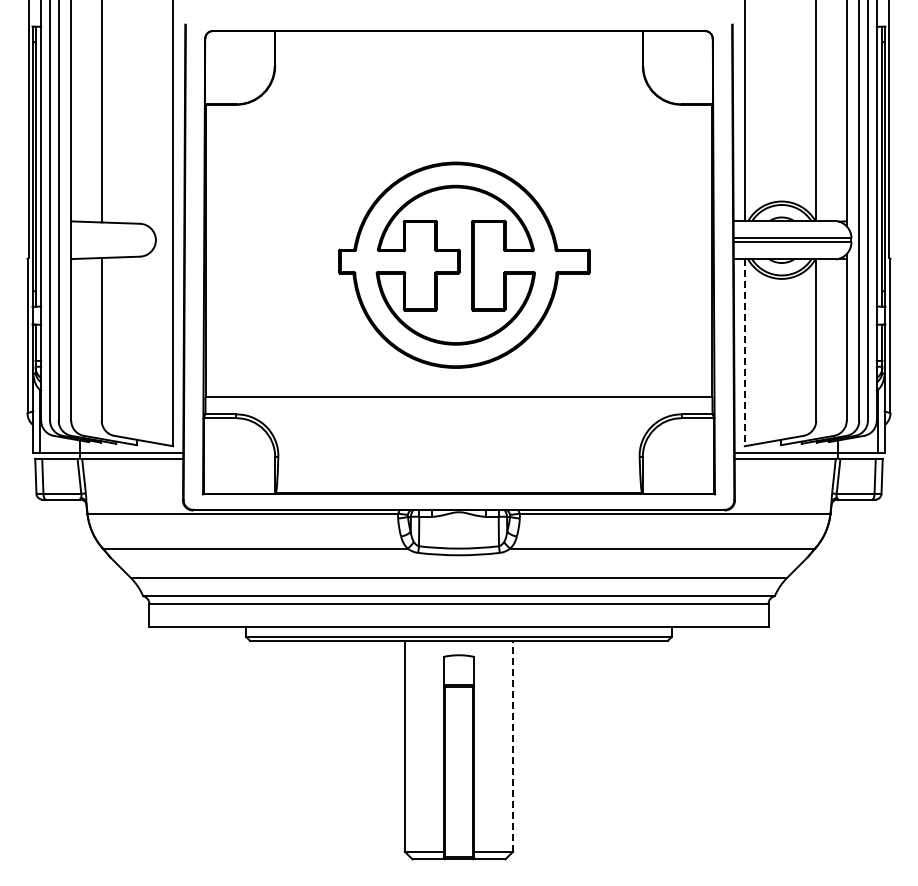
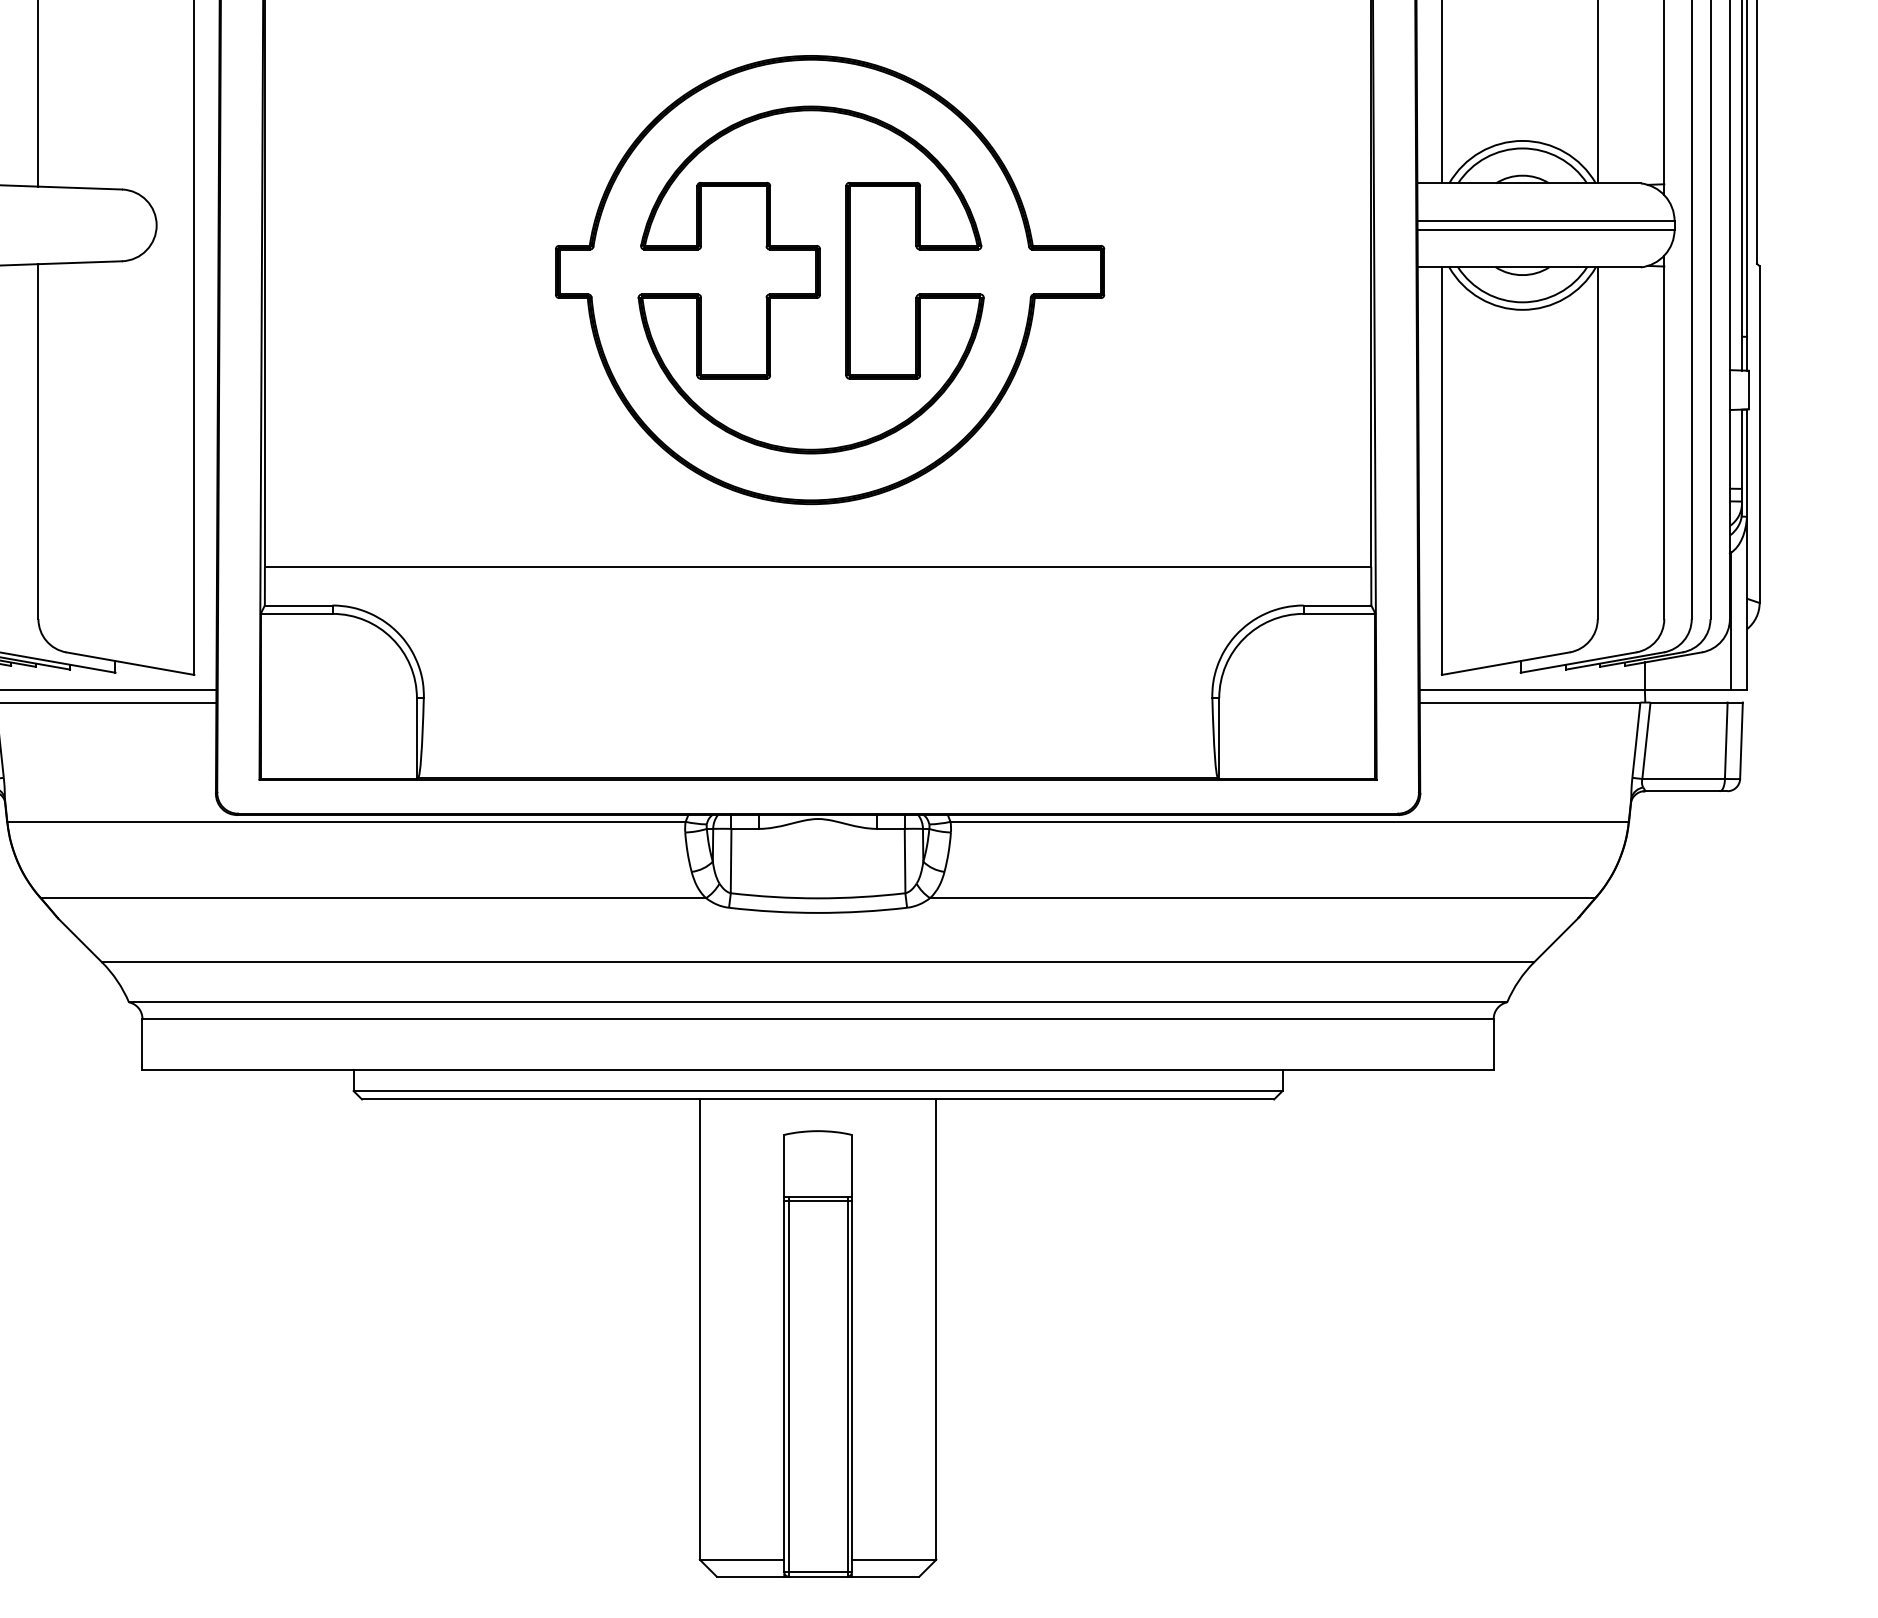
line: (744, 353) -> (1441, 472), dashed -> solid
line: (513, 745) -> (937, 1328), dashed -> solid

